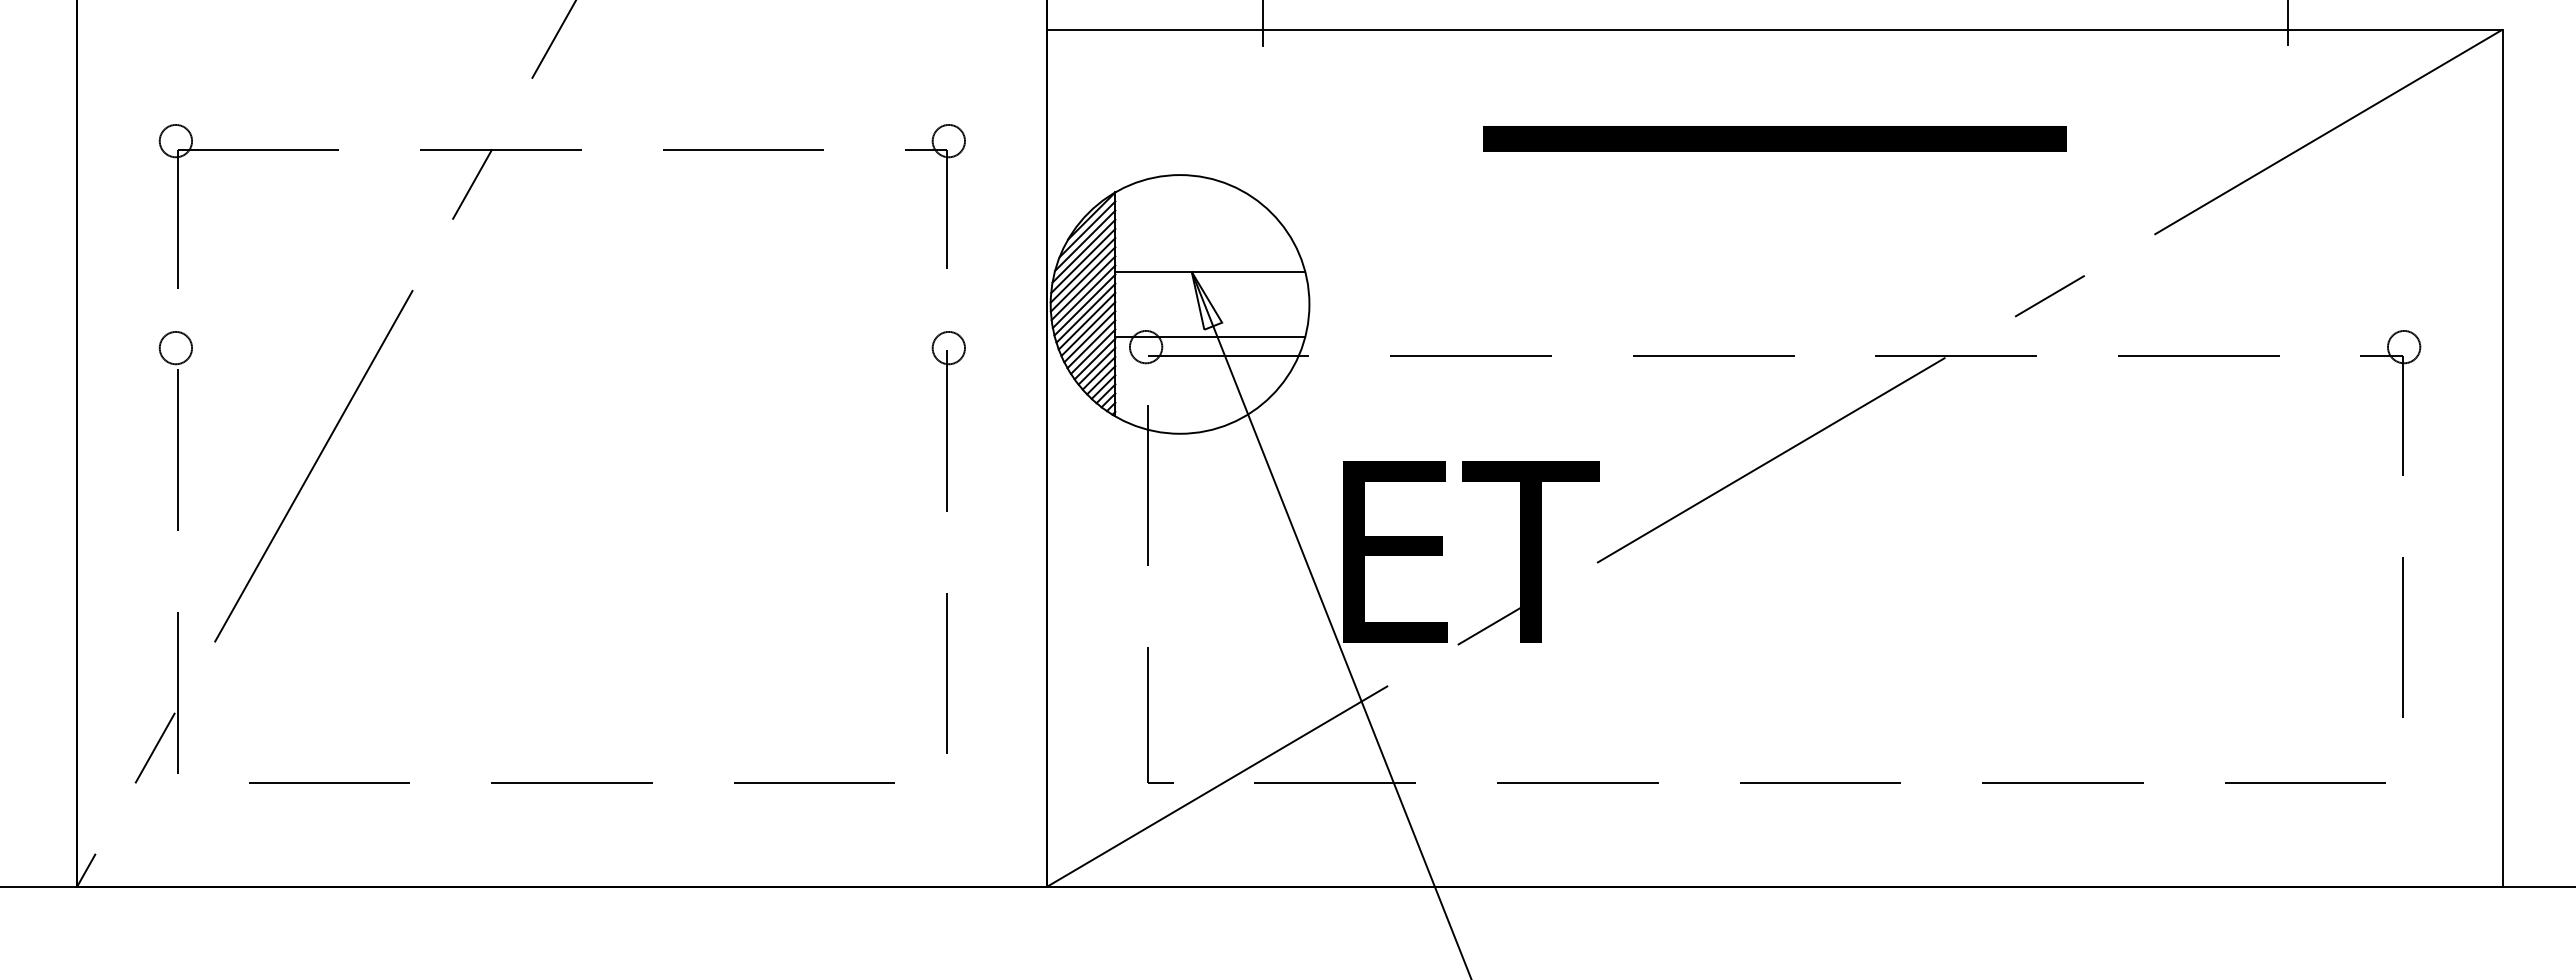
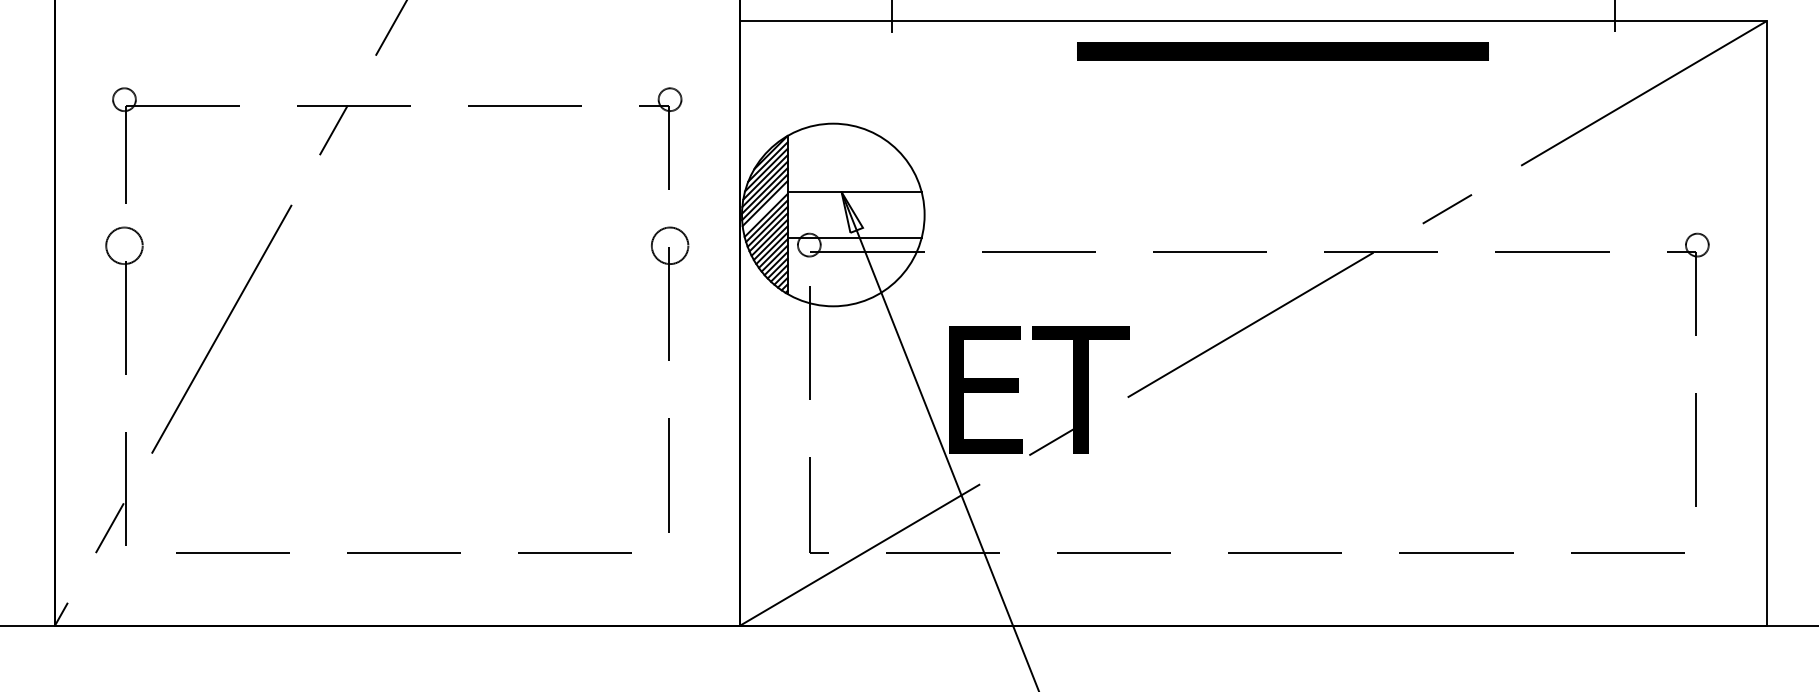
part: (1774, 138) -> (1282, 51), moved
line: (1083, 296) -> (765, 209), removed
circle: (175, 347) -> (124, 245), size x1.6
circle: (948, 347) -> (669, 245), size x1.6

